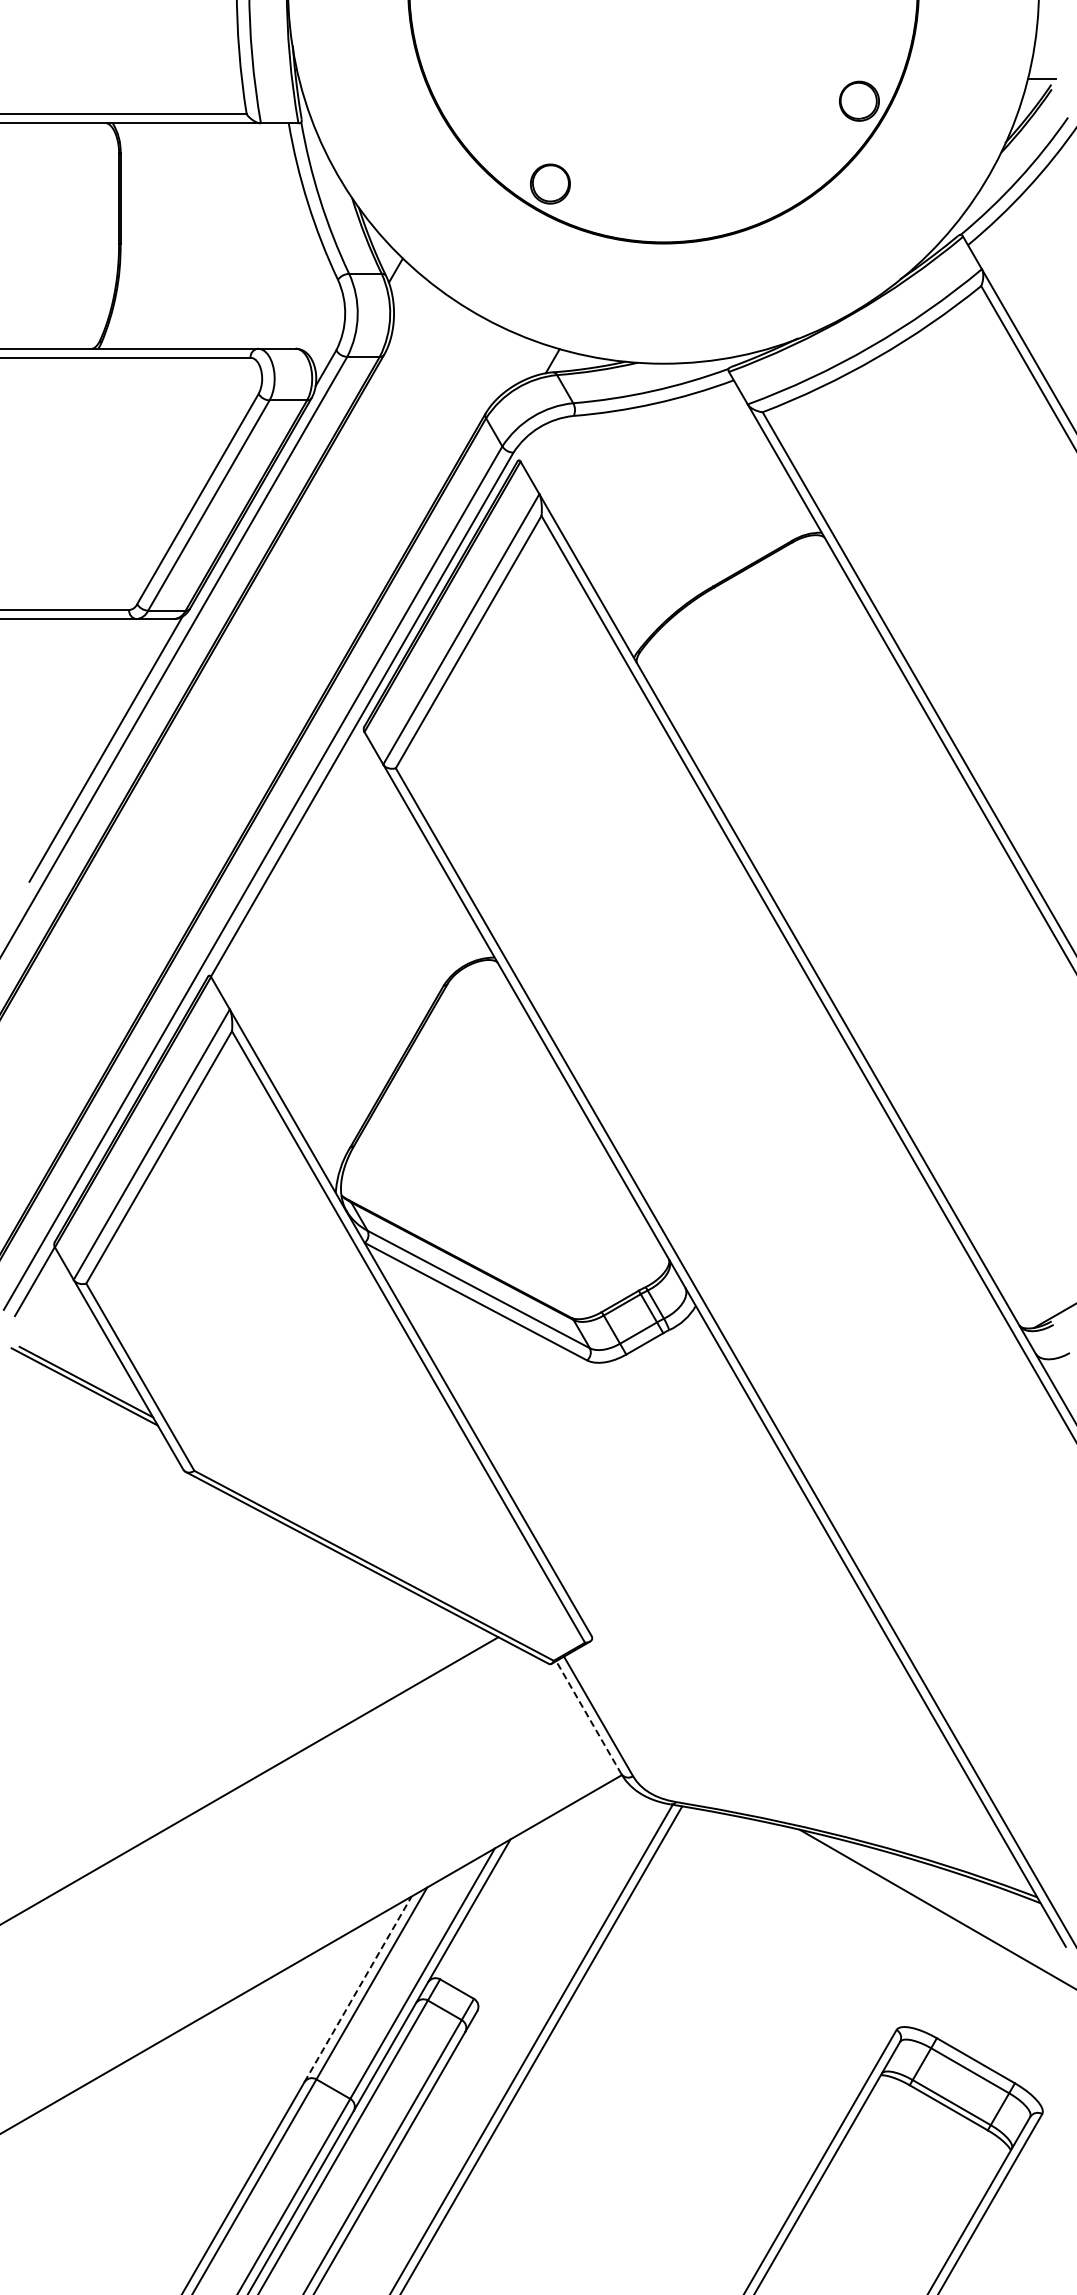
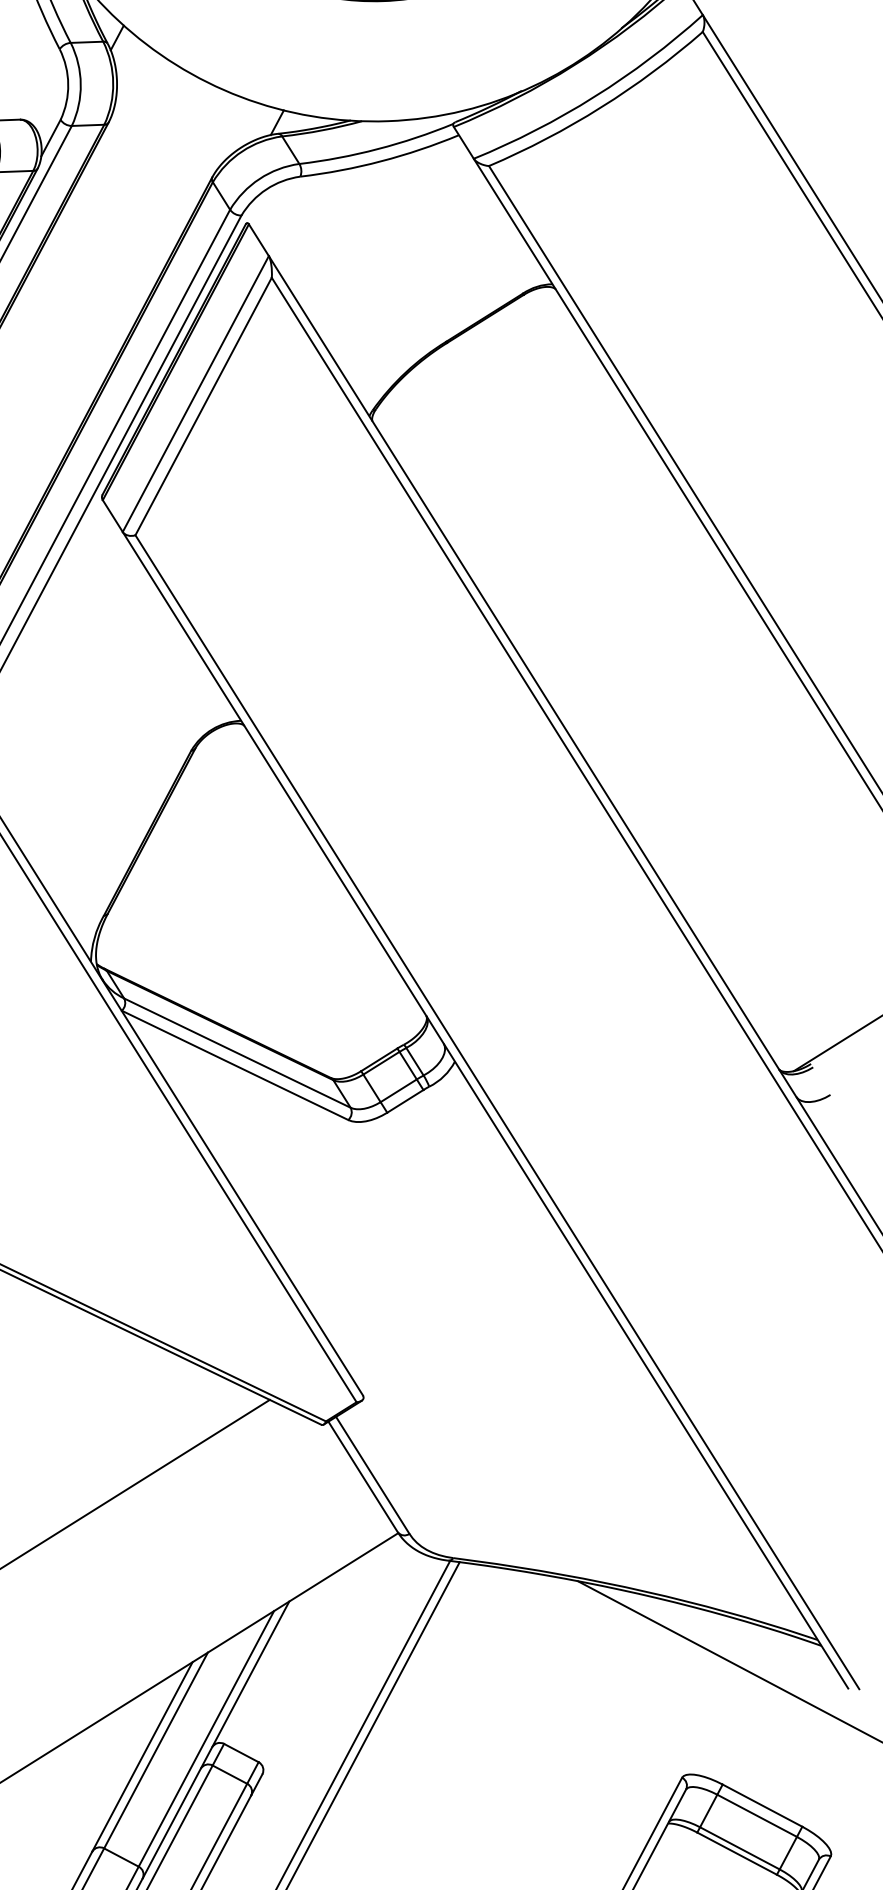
line: (588, 1717) -> (362, 1476), dashed -> solid
line: (358, 1988) -> (142, 1756), dashed -> solid

